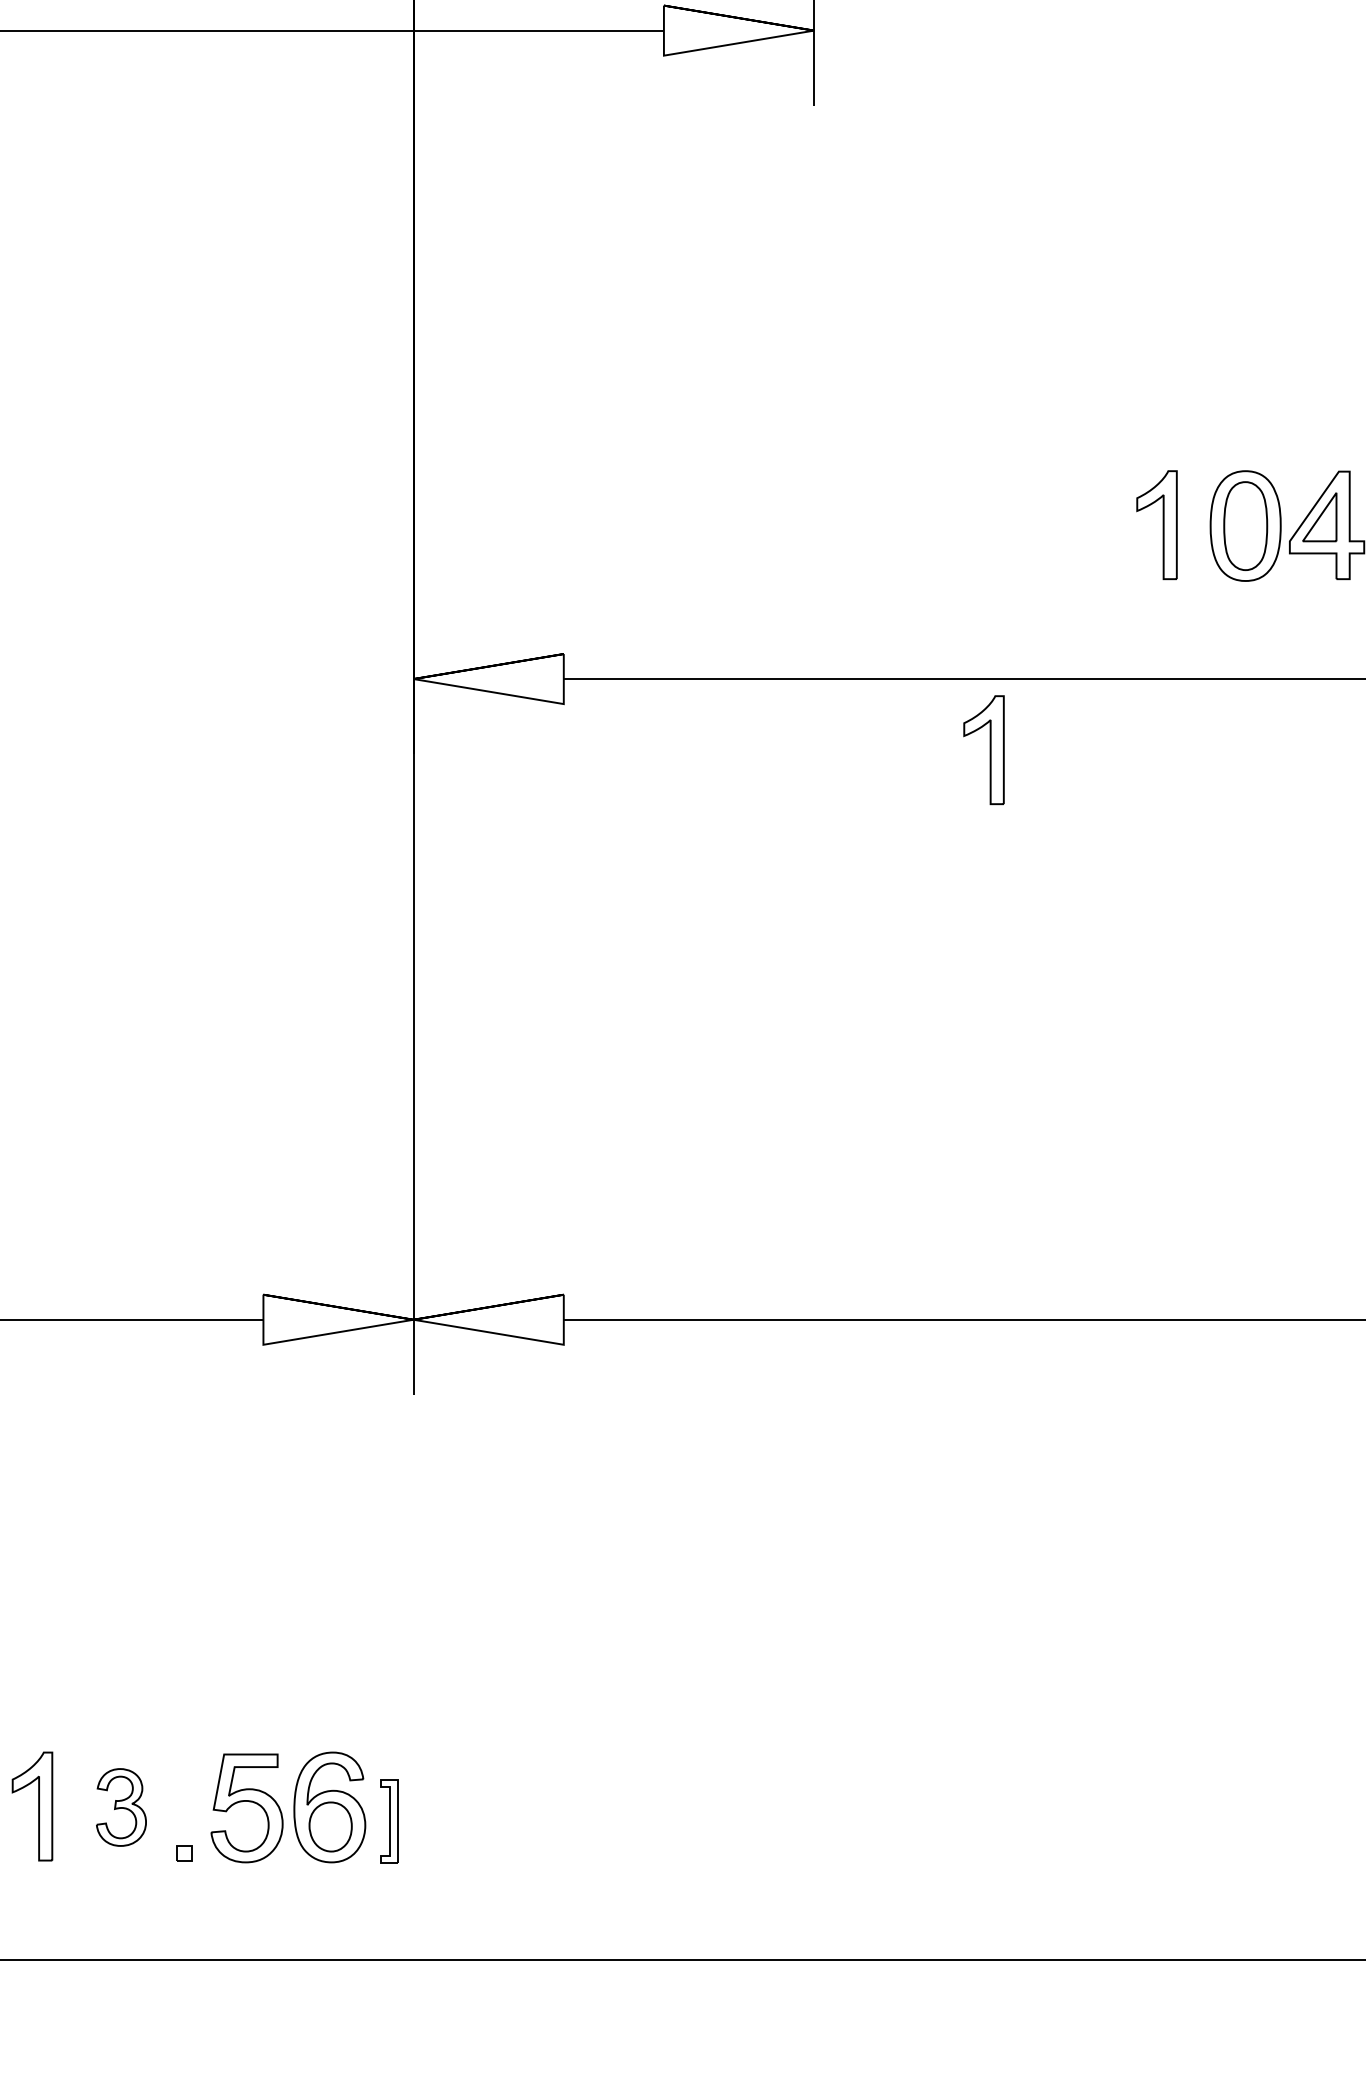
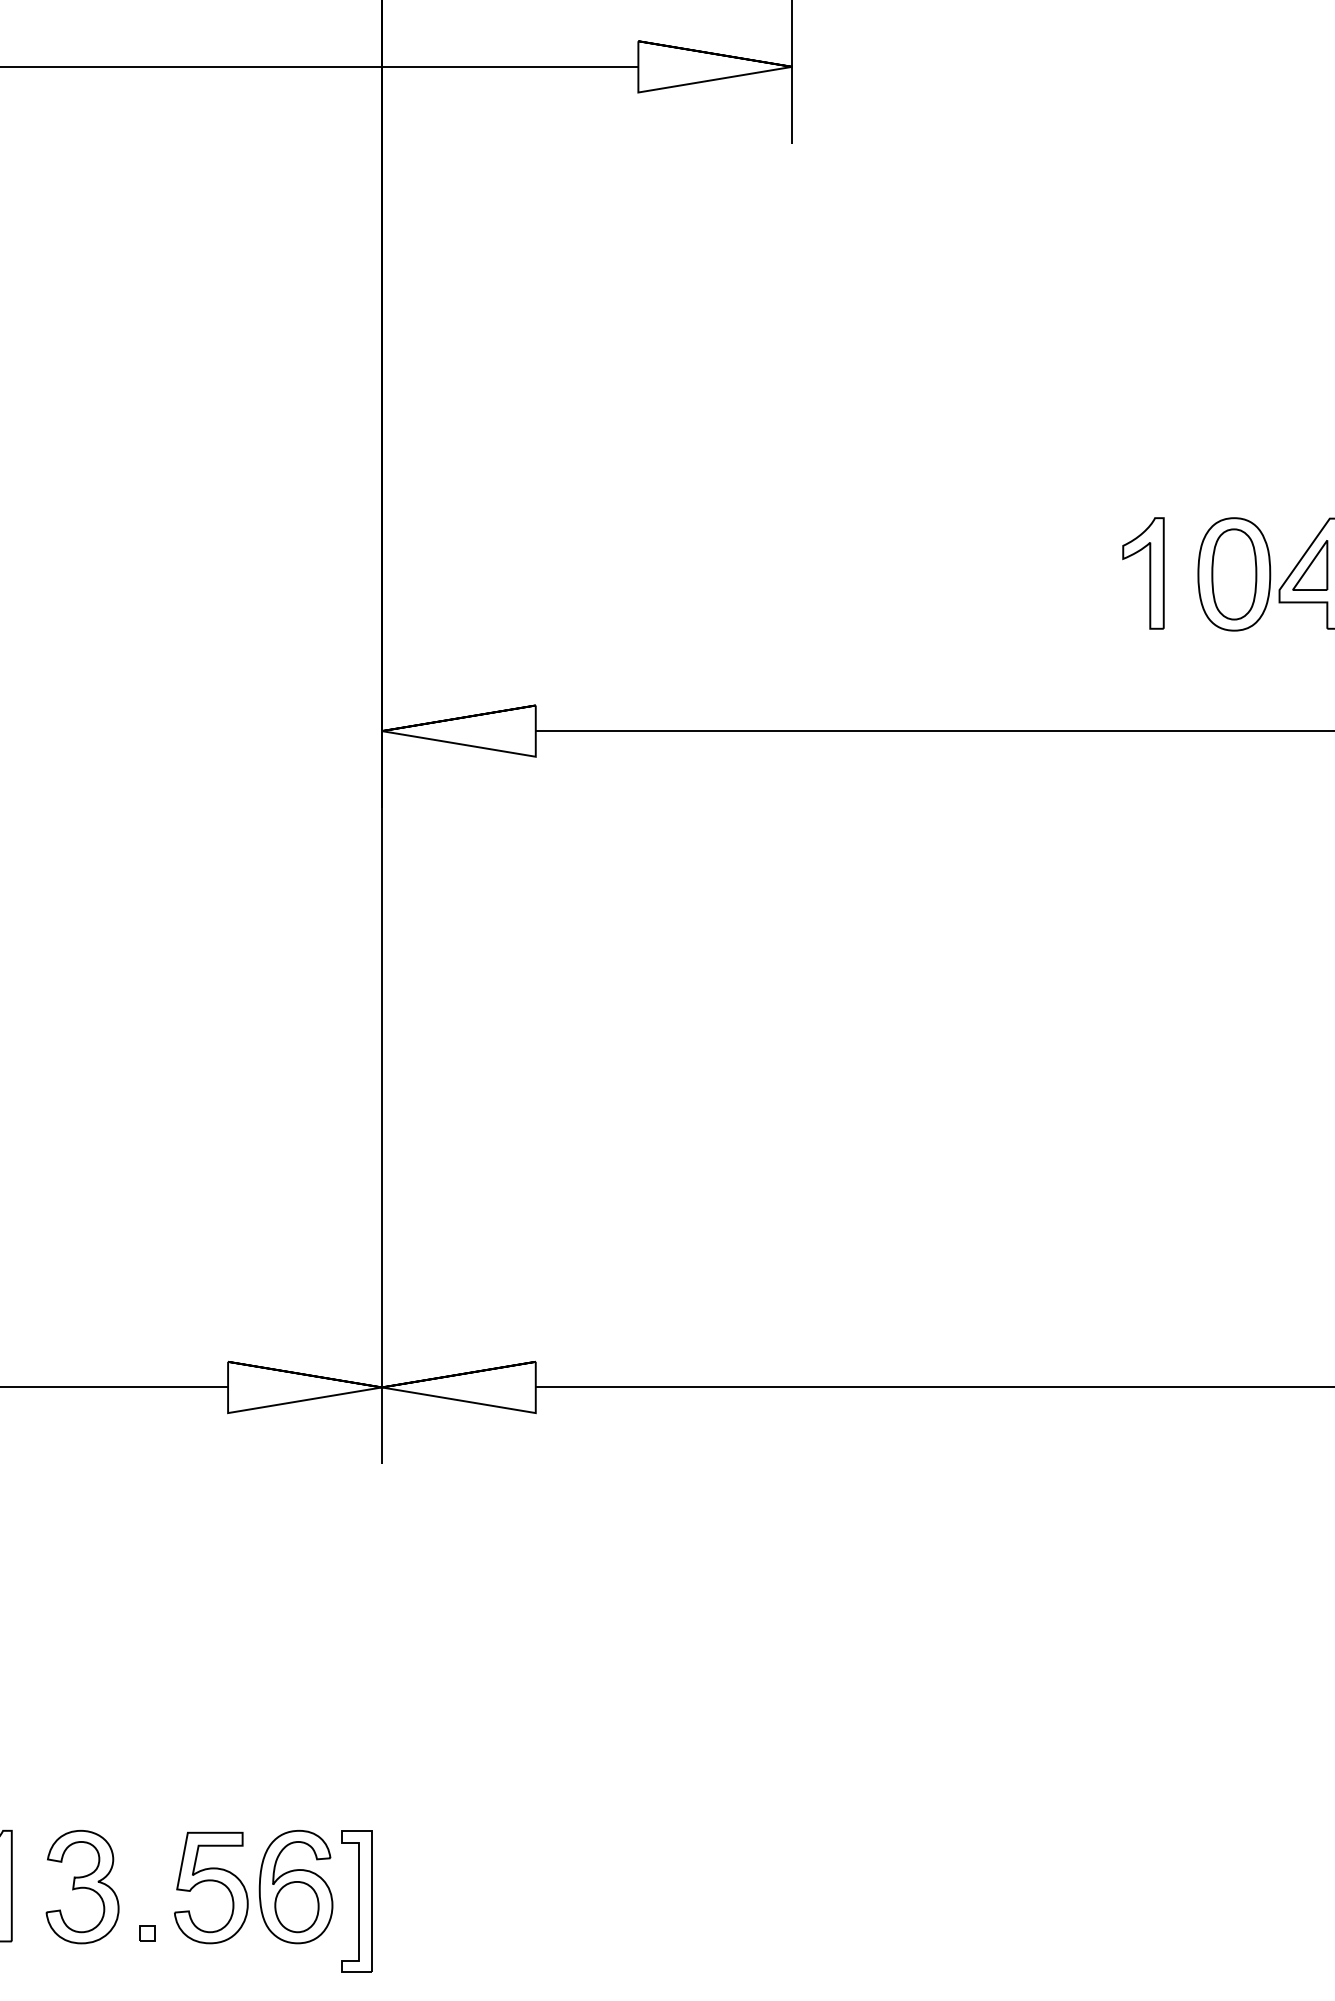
part: (983, 750) -> (965, 804), removed
part: (121, 1807) -> (82, 1887), size x1.43
part: (389, 1821) -> (357, 1901), size x1.67

